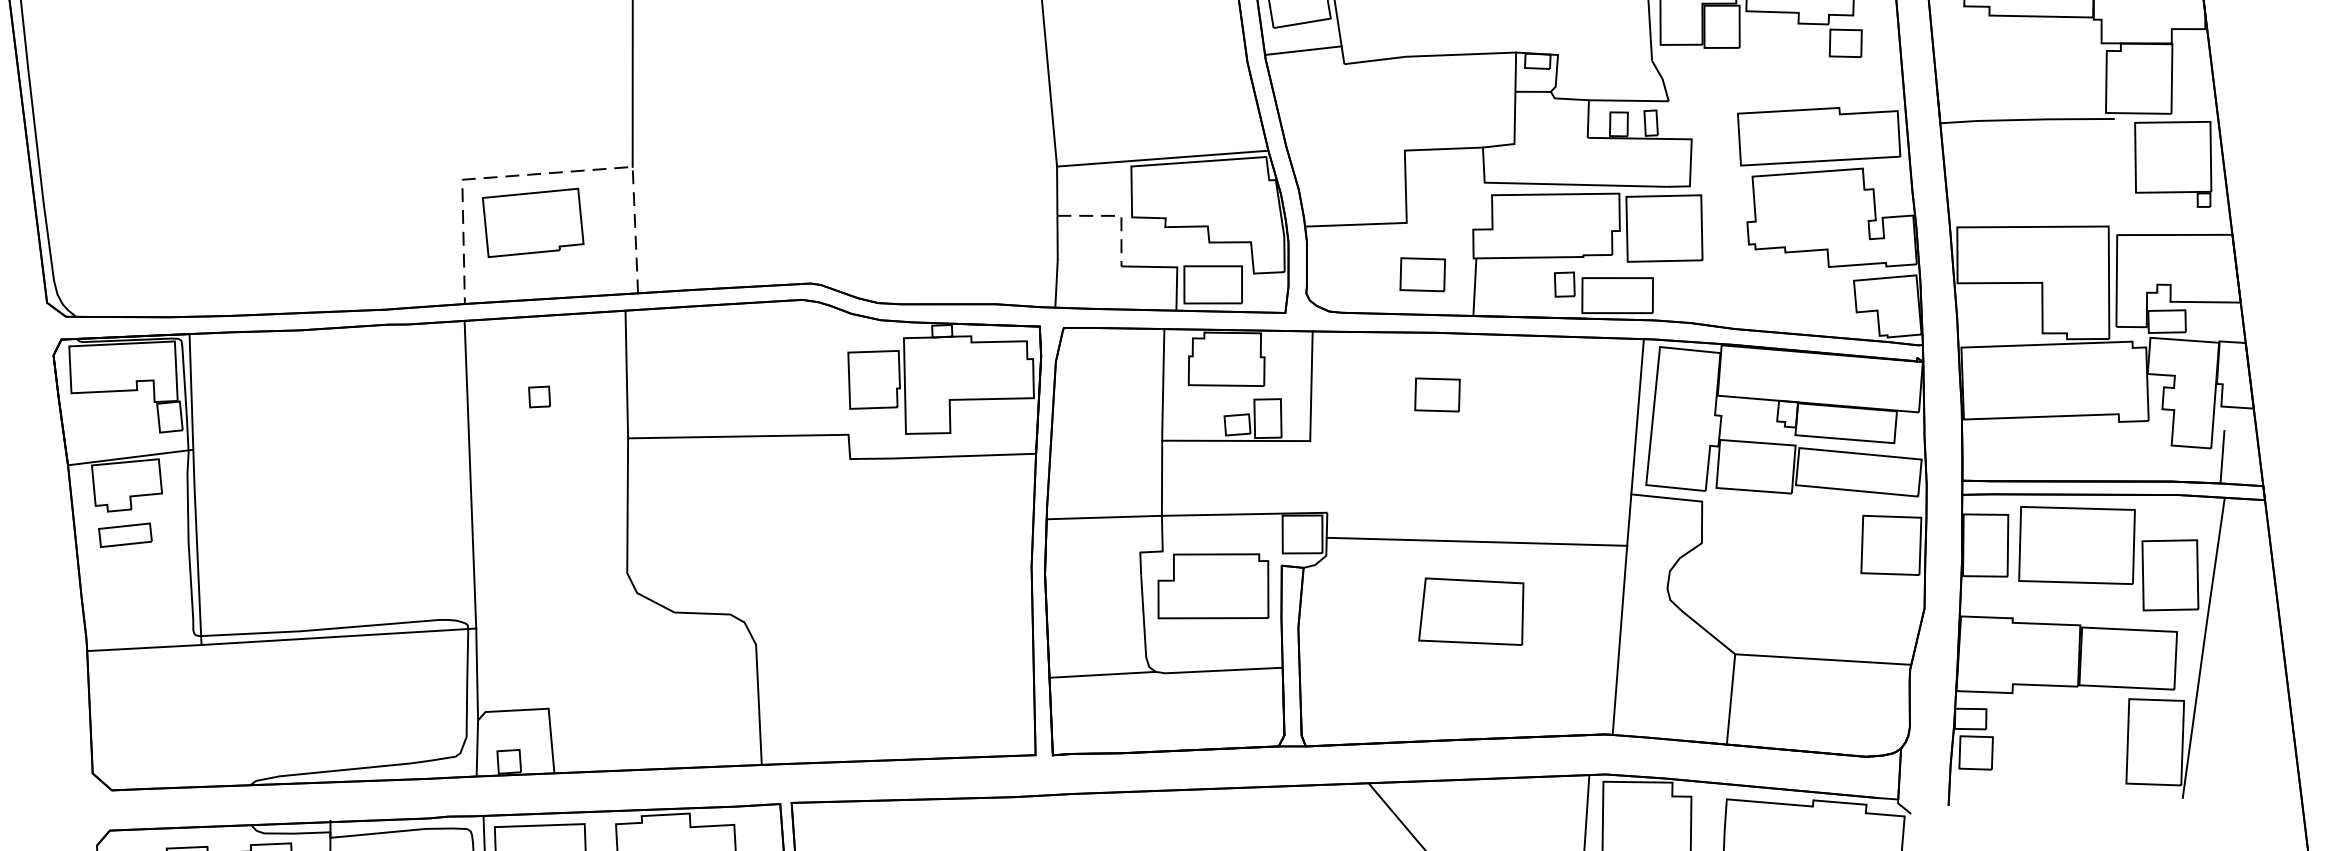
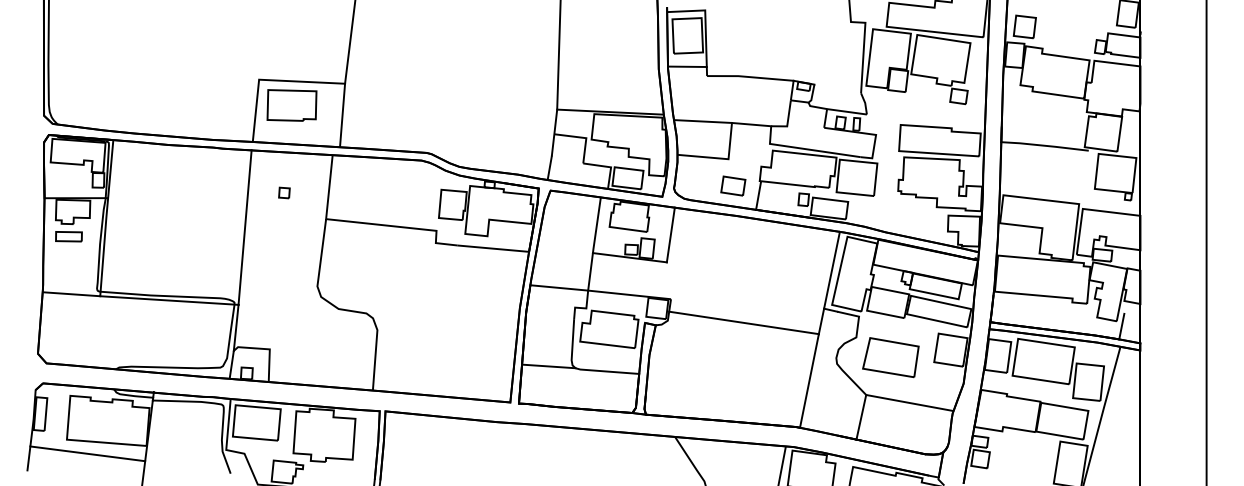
line: (1346, 154) -> (702, 121), added
line: (548, 172) -> (302, 81), dashed -> solid
line: (1115, 215) -> (583, 137), dashed -> solid
part: (1437, 393) -> (733, 246), removed
part: (1470, 611) -> (890, 357), moved

